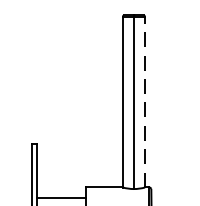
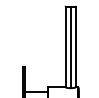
line: (144, 100) -> (75, 46), dashed -> solid

